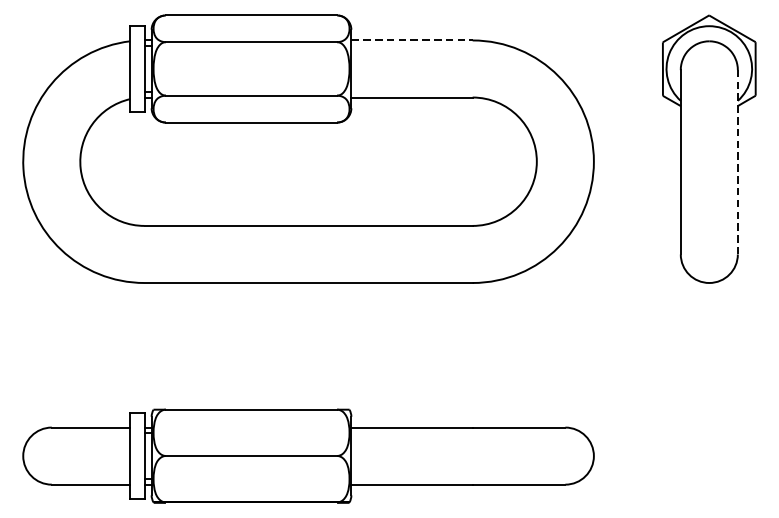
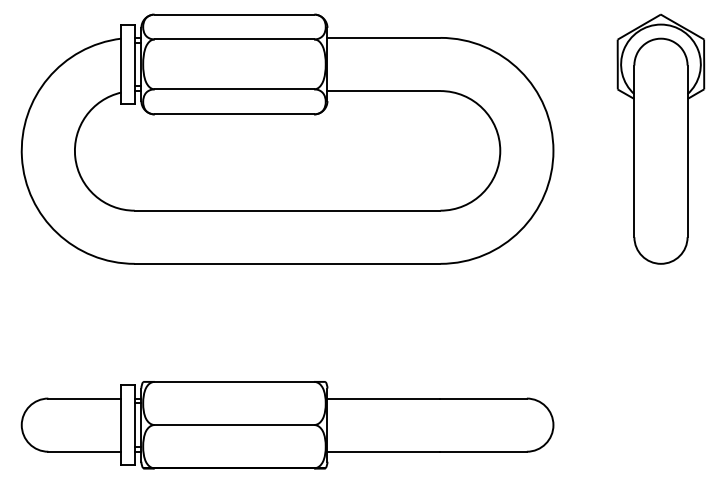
line: (412, 40) -> (384, 37), dashed -> solid
line: (737, 162) -> (687, 151), dashed -> solid

